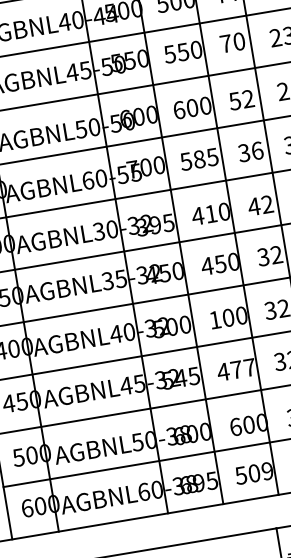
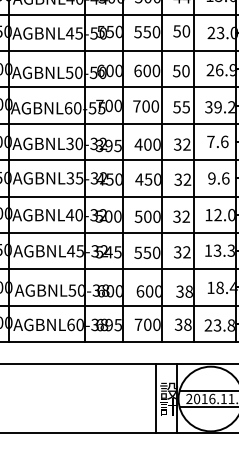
text: (225, 44) -> (176, 31), 70 -> 50
text: (247, 99) -> (185, 71), 52 -> 50
text: (250, 152) -> (181, 107), 36 -> 55
text: (200, 159) -> (146, 106), 585 -> 700
text: (253, 206) -> (177, 144), 42 -> 32
text: (210, 213) -> (147, 144), 410 -> 400
text: (215, 319) -> (138, 216), 100 -> 500
text: (236, 369) -> (147, 252), 477 -> 550
text: (254, 472) -> (147, 324), 509 -> 700

